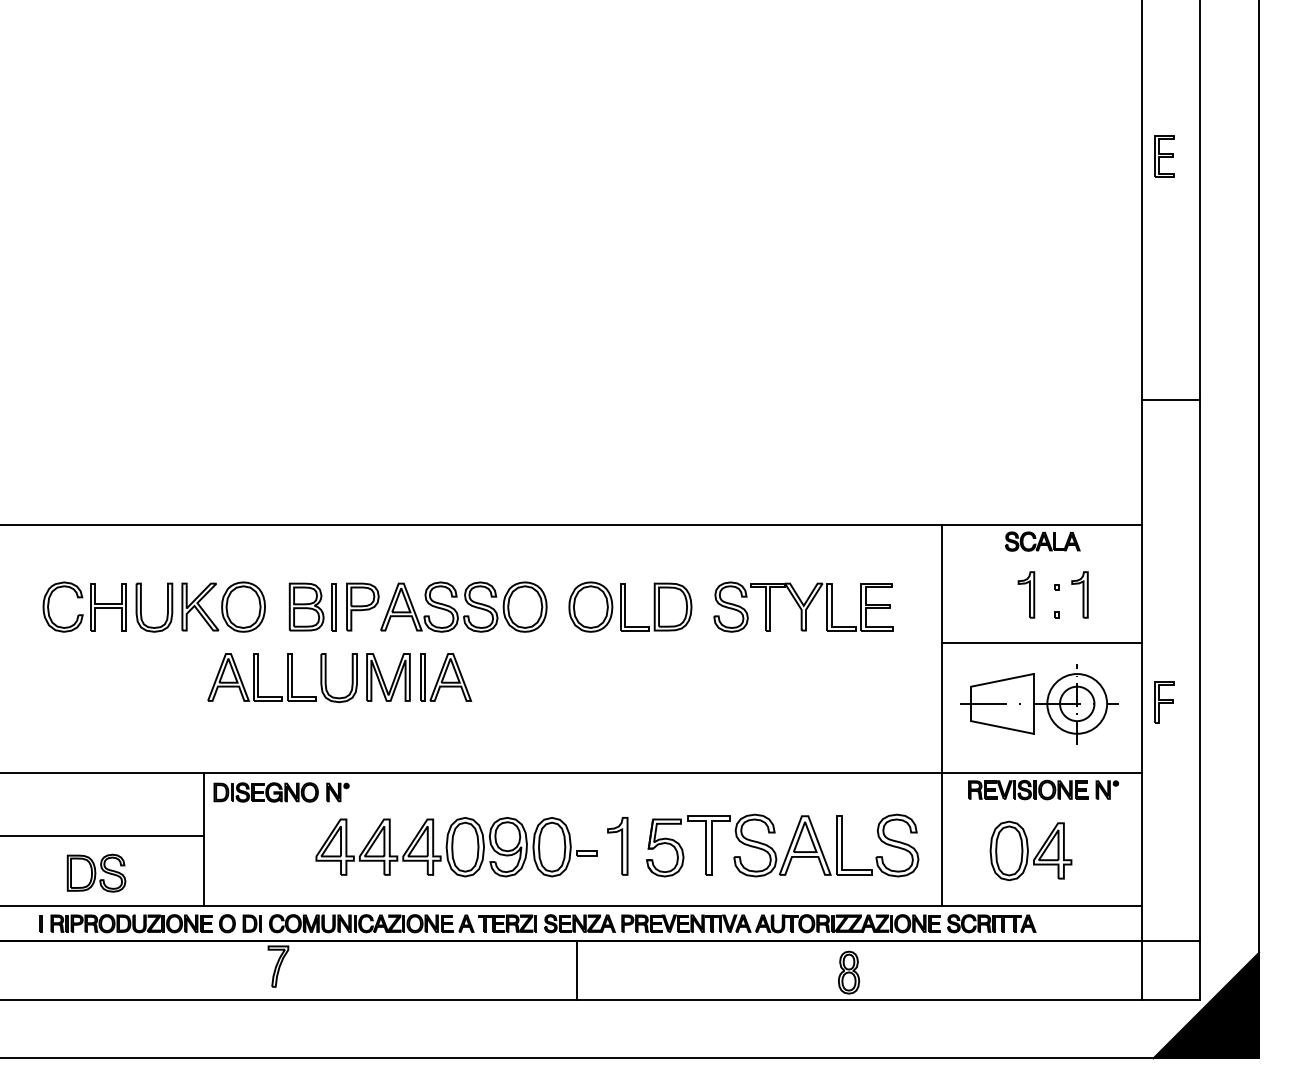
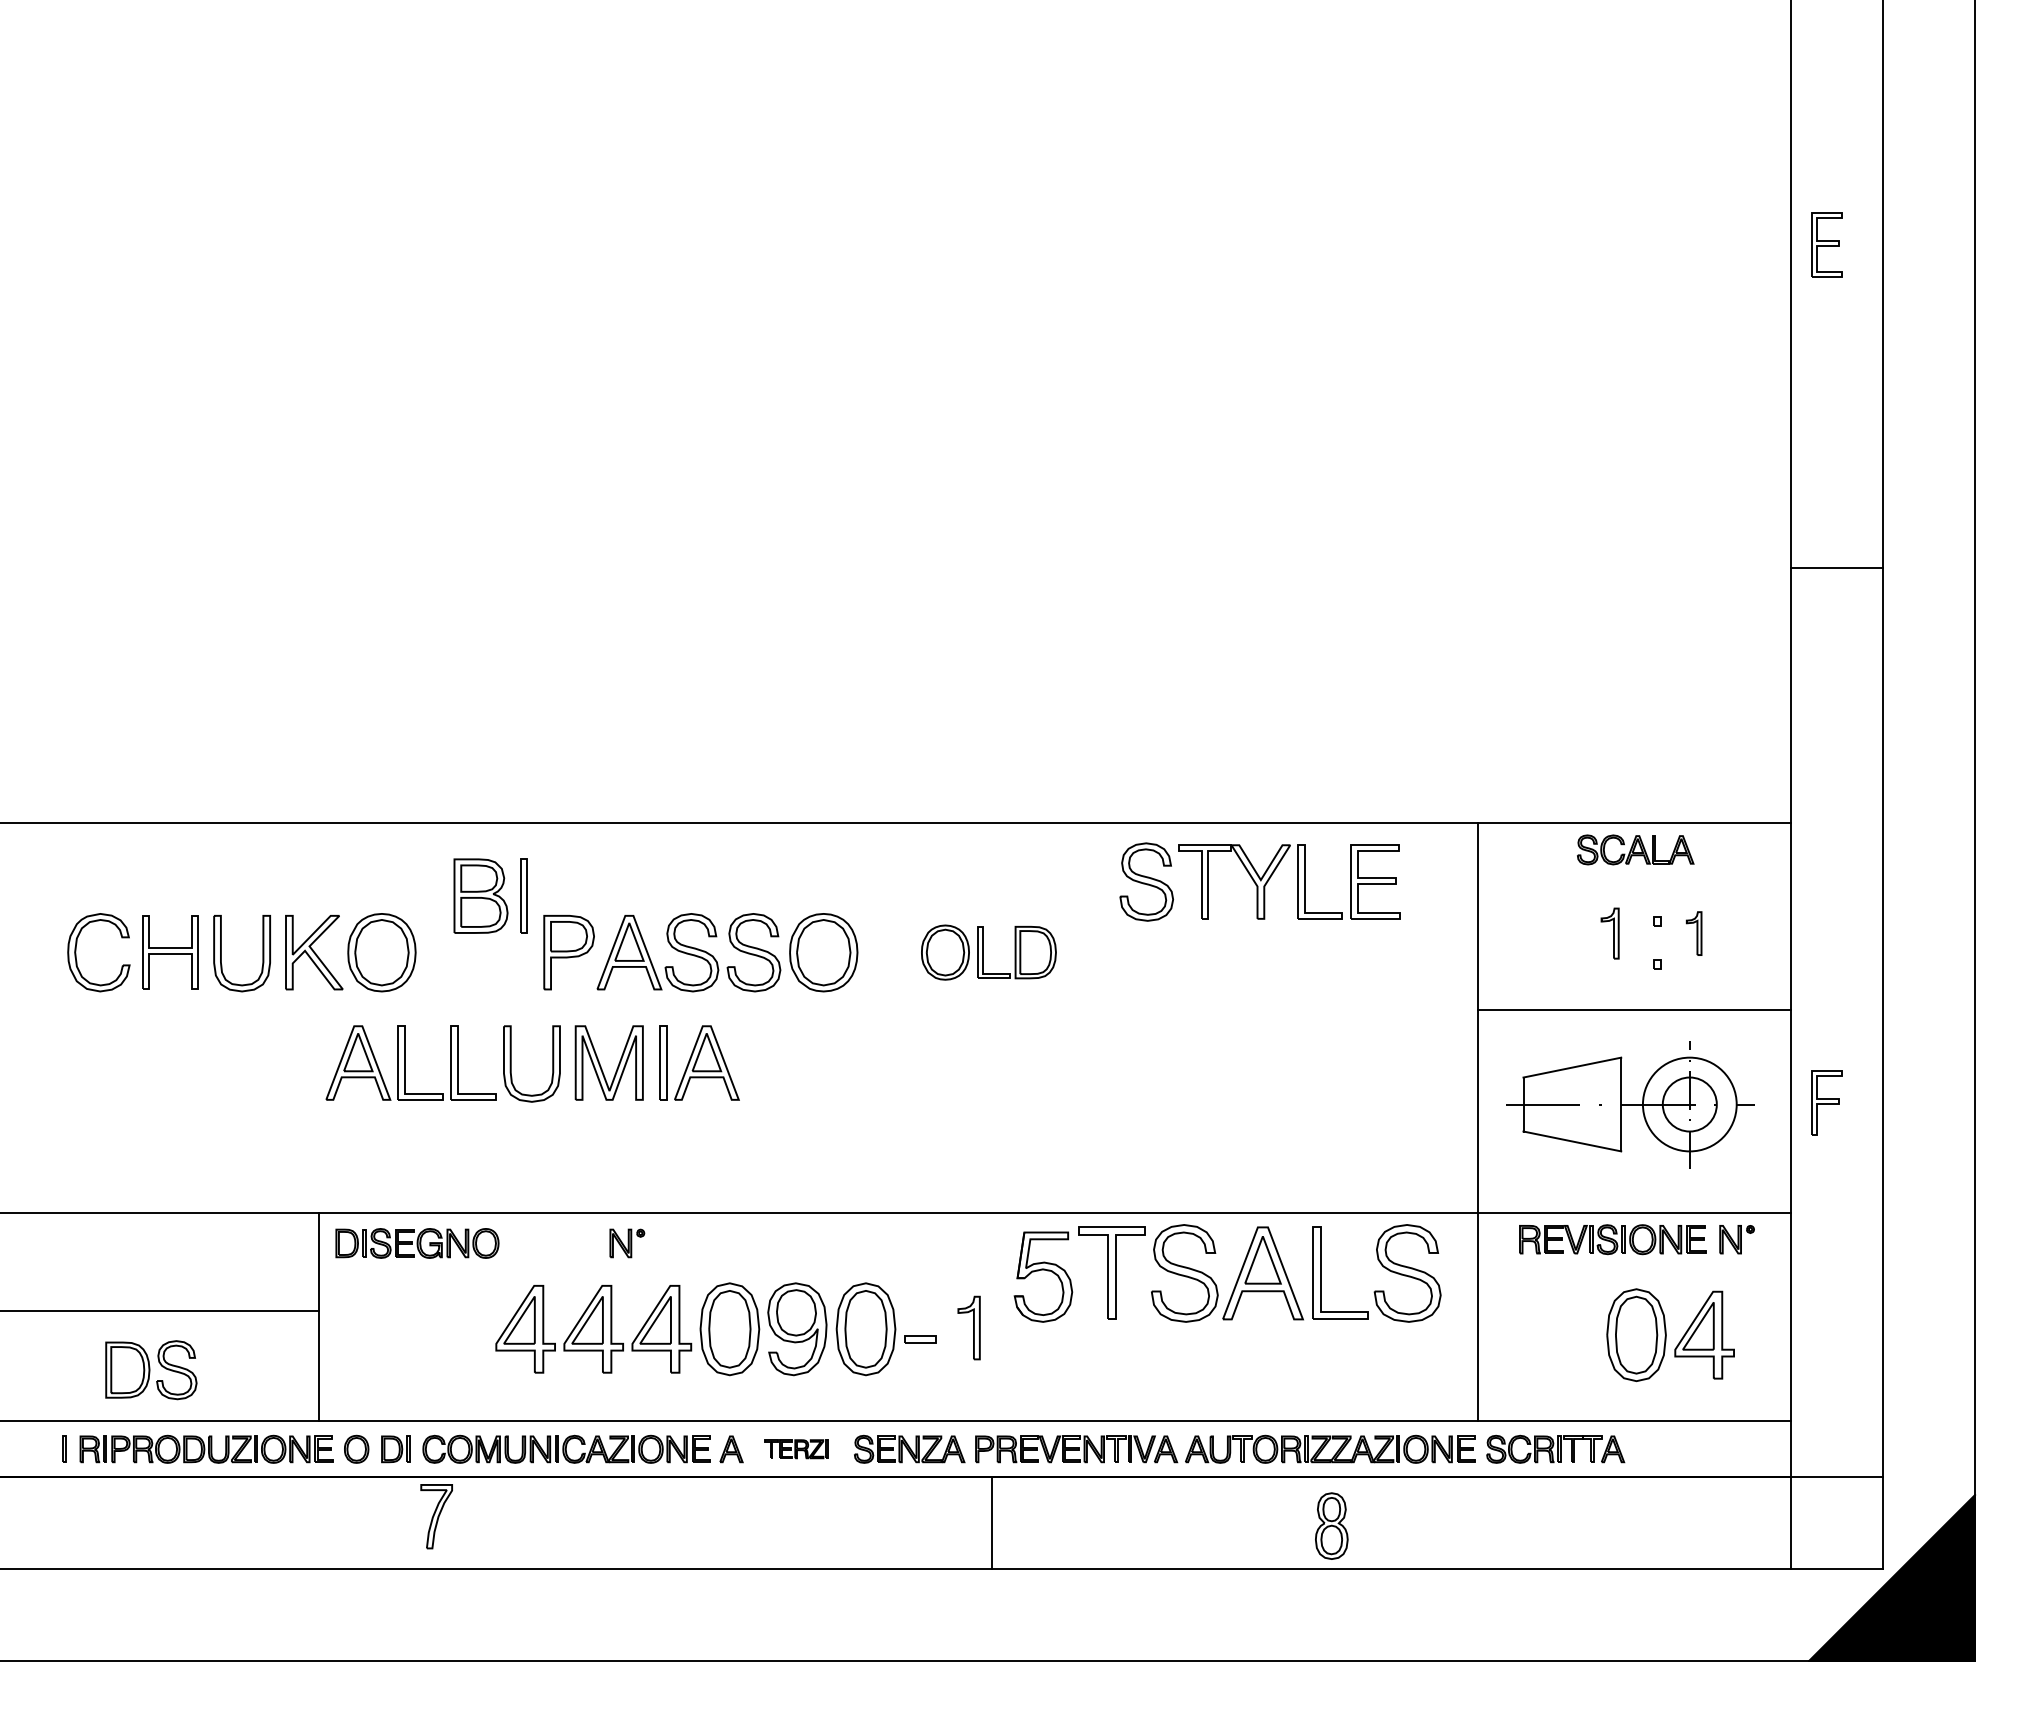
line: (1170, 399) -> (1836, 567), moved
part: (1026, 594) -> (1610, 932), size x0.7
part: (1079, 594) -> (1693, 932), size x0.6
part: (312, 606) -> (490, 895), moved
part: (630, 606) -> (988, 951), size x0.7
part: (803, 606) -> (1260, 881), moved
part: (337, 792) -> (626, 1243), moved
part: (617, 846) -> (968, 1328), size x0.7
part: (788, 848) -> (1236, 1278), moved
part: (1030, 850) -> (1669, 1334), moved
part: (507, 923) -> (796, 1449), size x0.7
line: (577, 970) -> (992, 1522), moved

